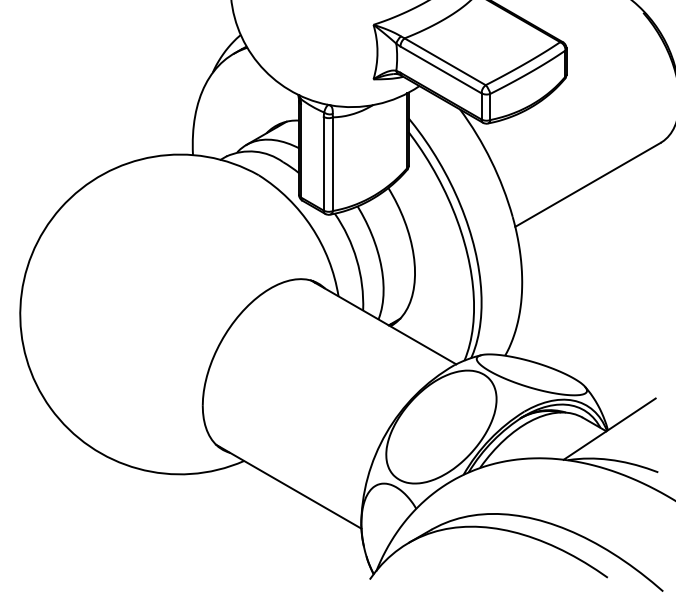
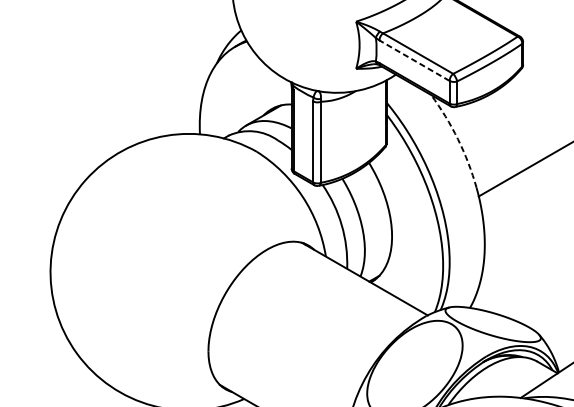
line: (440, 69) -> (414, 60), solid -> dashed
arc: (491, 160) -> (458, 139), solid -> dashed

